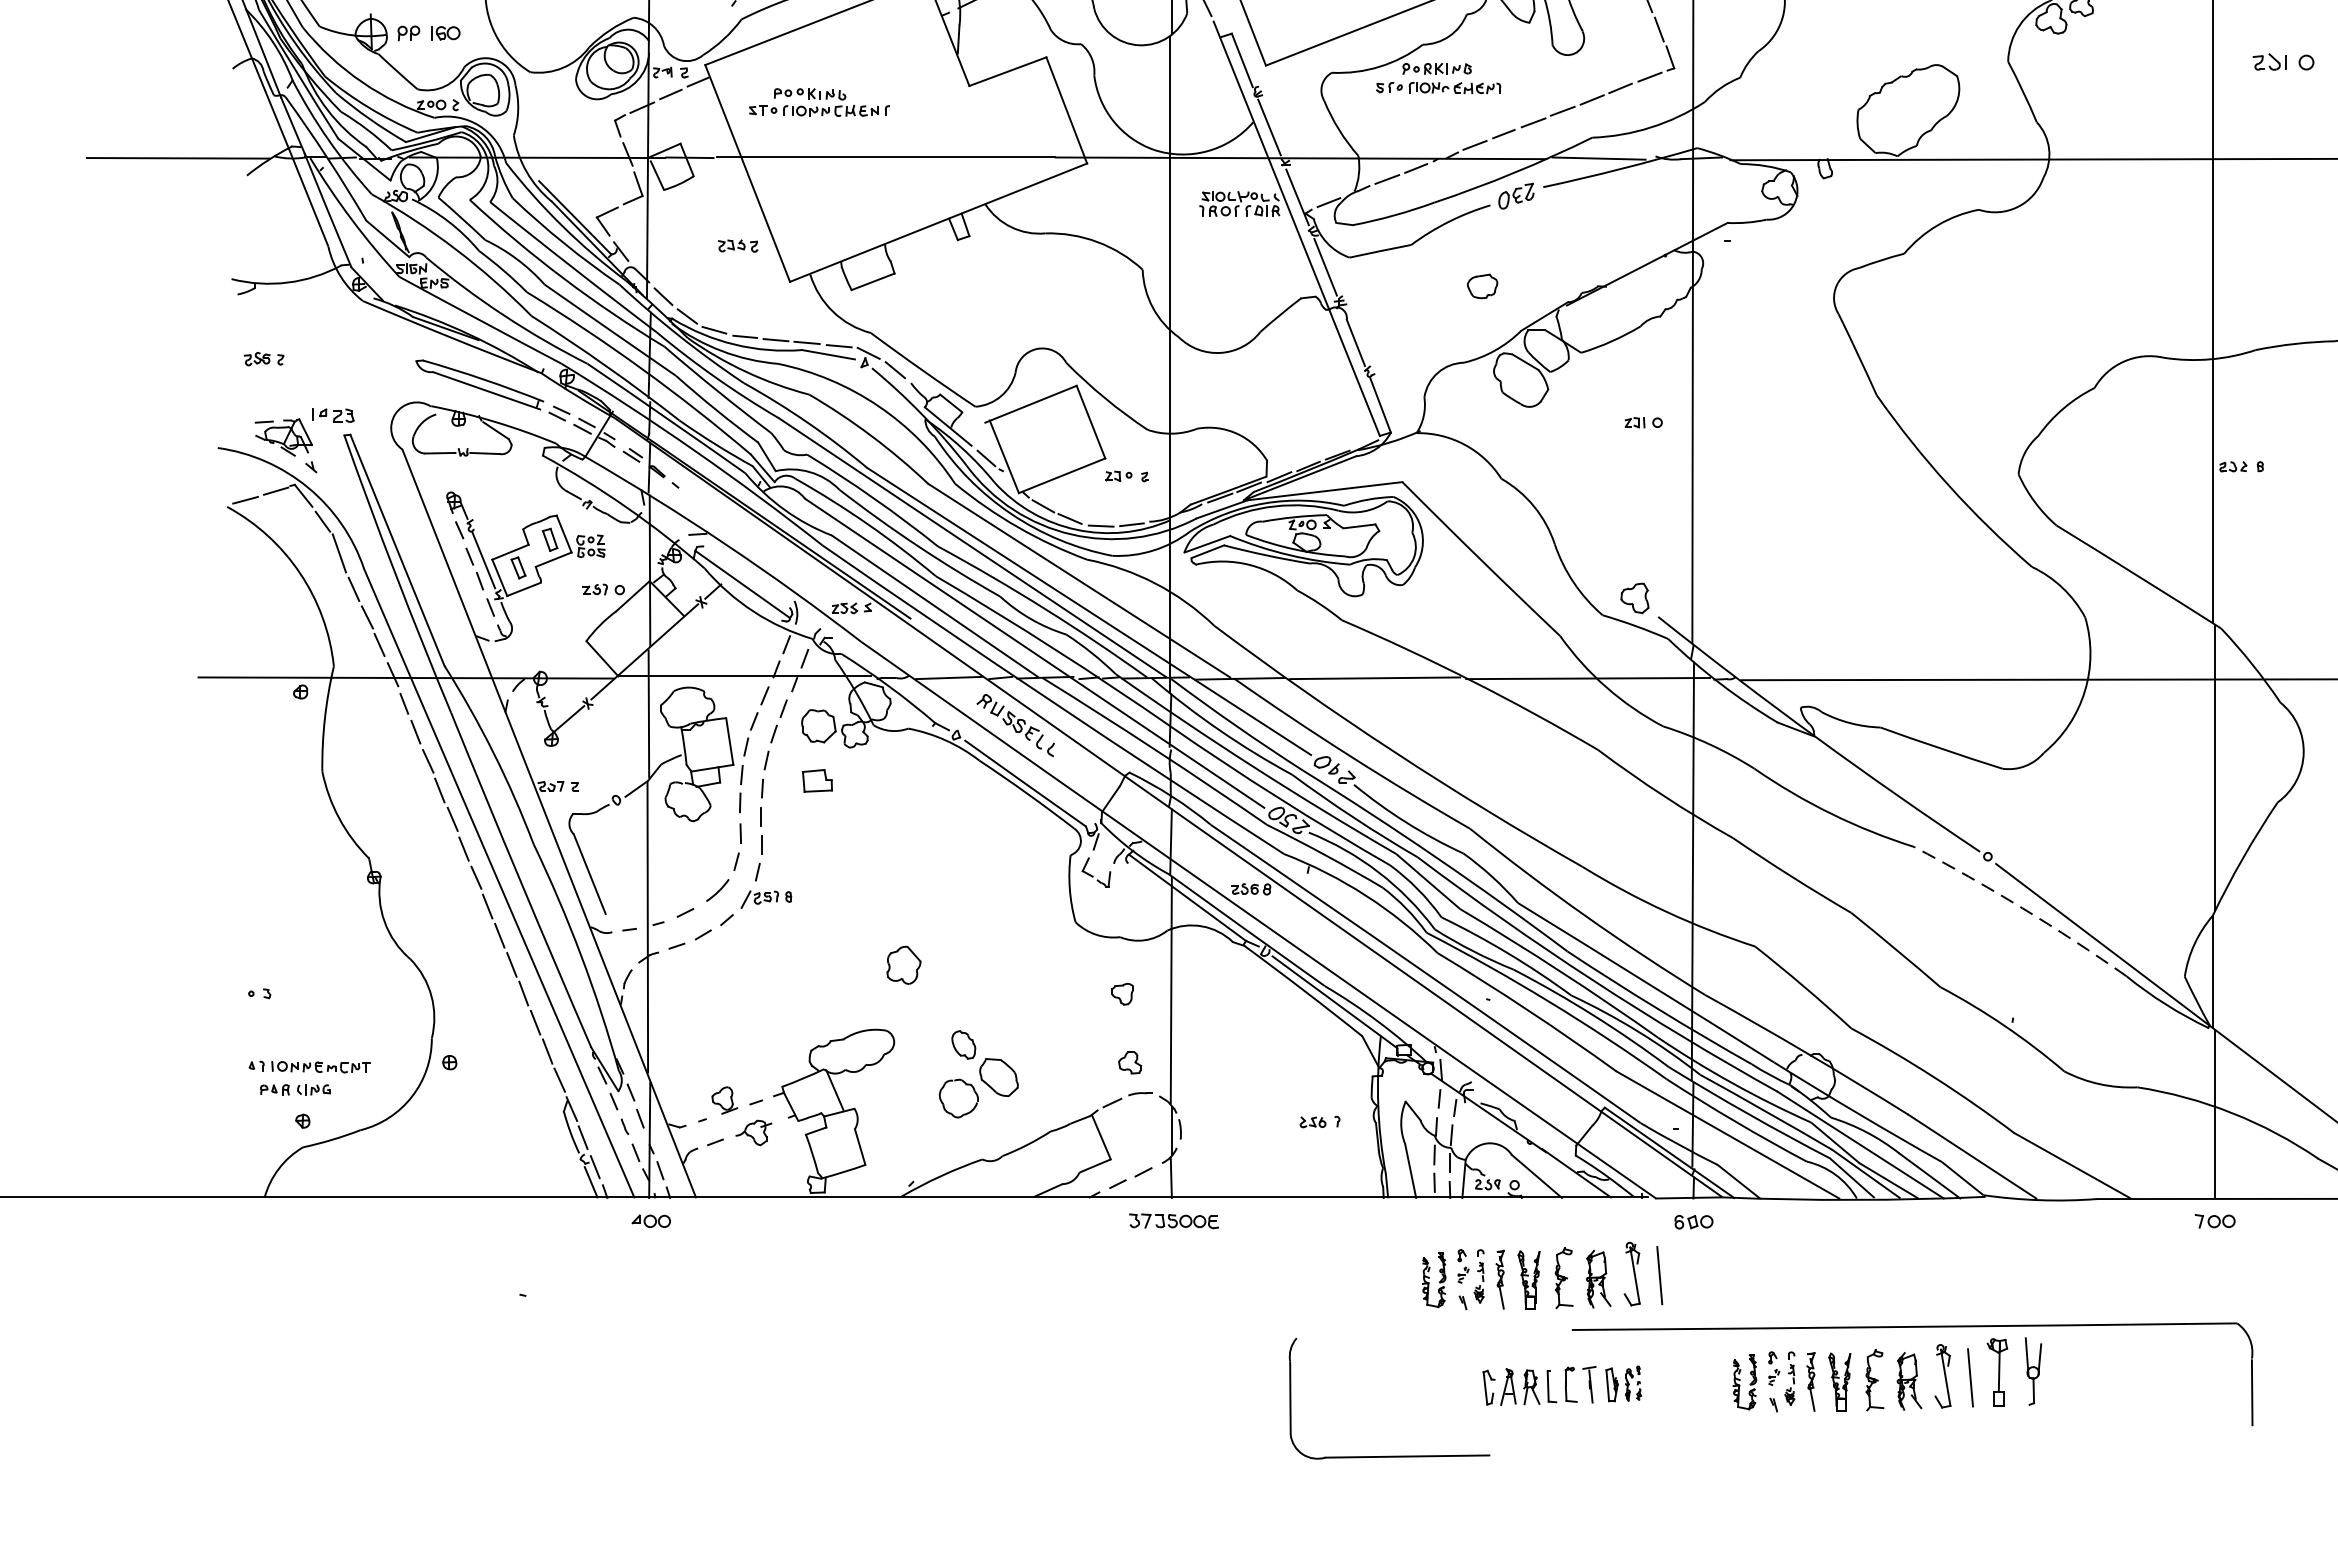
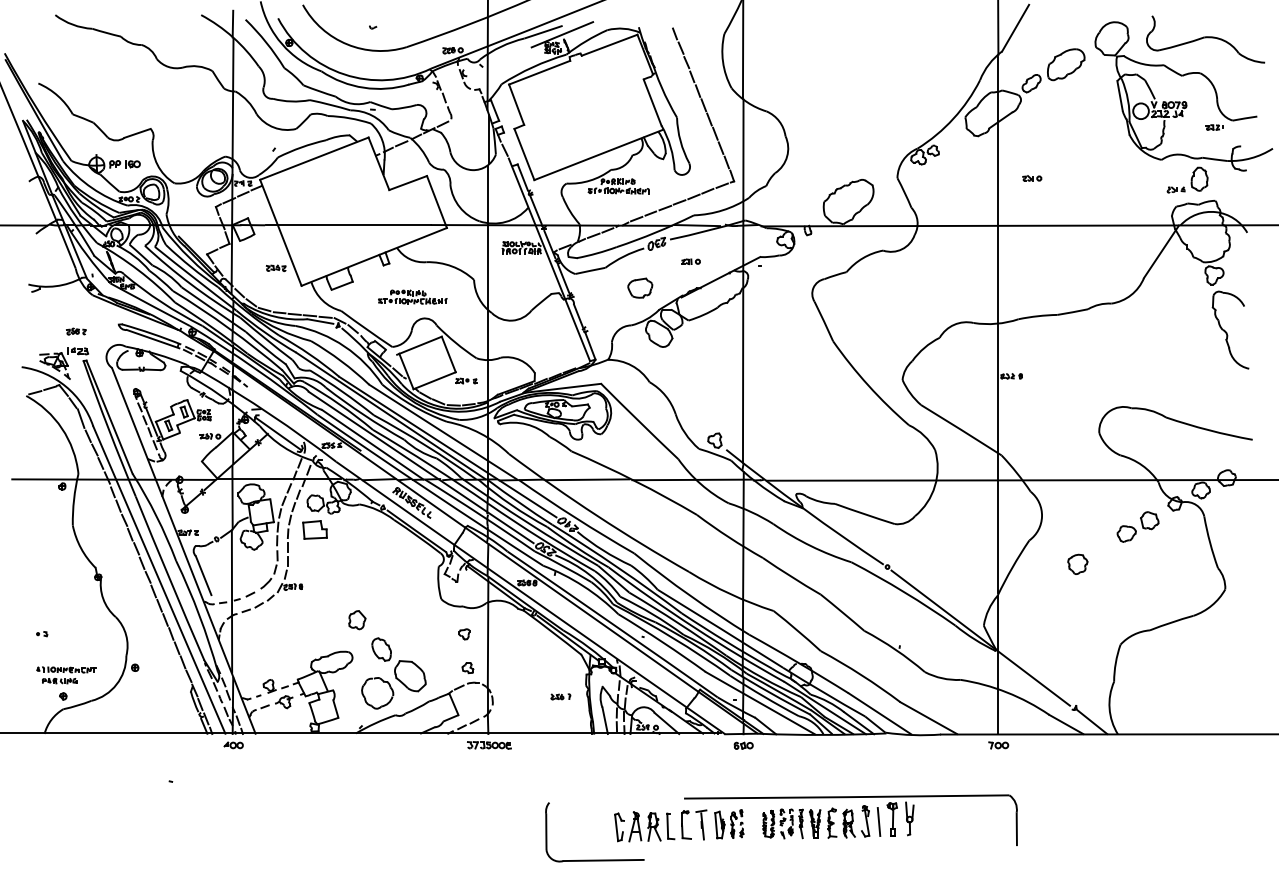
part: (2284, 62) -> (1032, 178), size x0.62
part: (818, 101) -> (412, 296), moved
part: (1482, 285) -> (640, 287), size x1.67
part: (264, 358) -> (76, 331), moved
part: (1642, 422) -> (690, 261), moved
part: (816, 779) -> (314, 529), size x1.67
arc: (2022, 908) -> (904, 592), dashed -> solid
part: (977, 1074) -> (393, 673), size x1.67
part: (1542, 1276) -> (669, 772), removed
part: (1562, 1385) -> (679, 825), size x1.67

